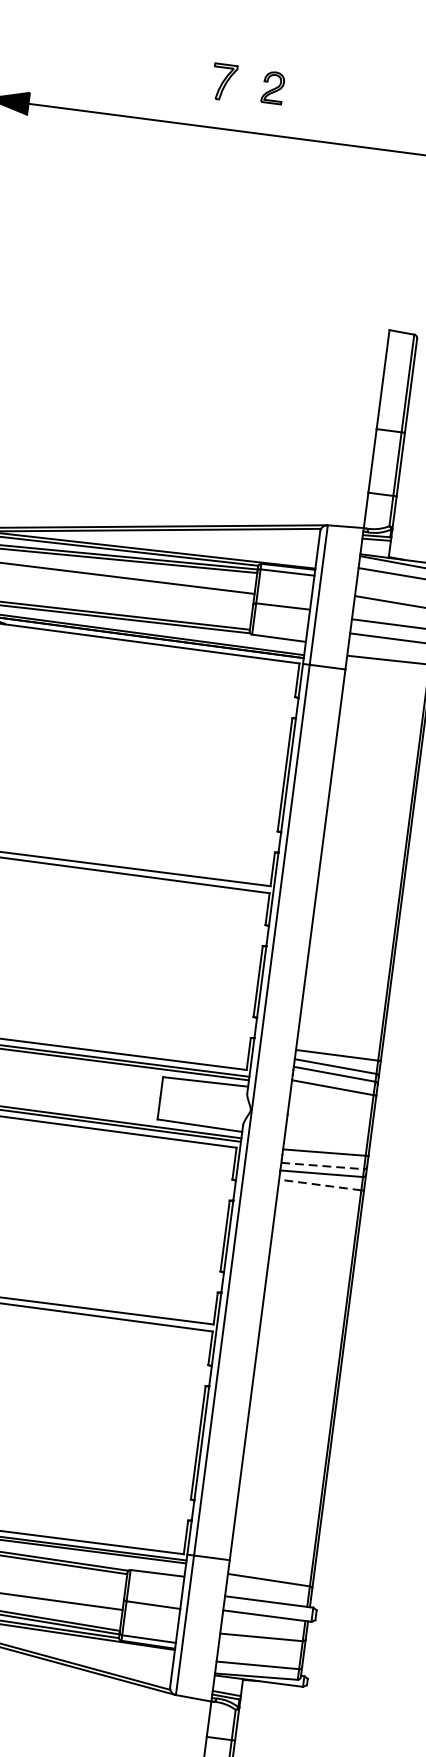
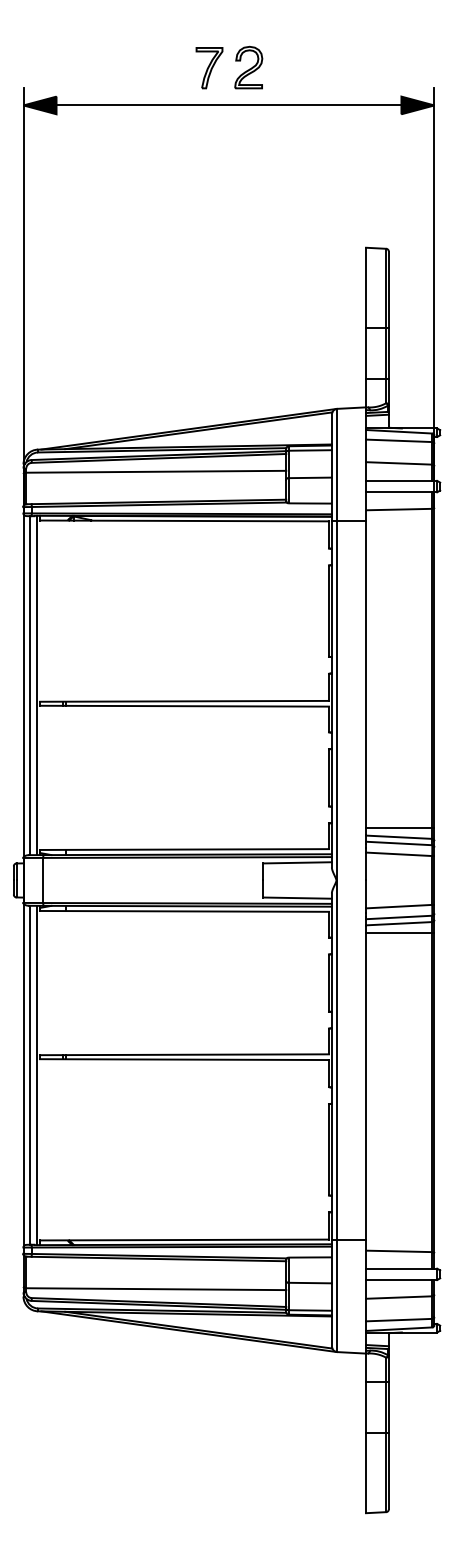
part: (224, 82) -> (209, 68), size x1.43
part: (272, 87) -> (248, 67), size x1.67
line: (323, 1166) -> (399, 917), dashed -> solid
line: (319, 1184) -> (398, 932), dashed -> solid

